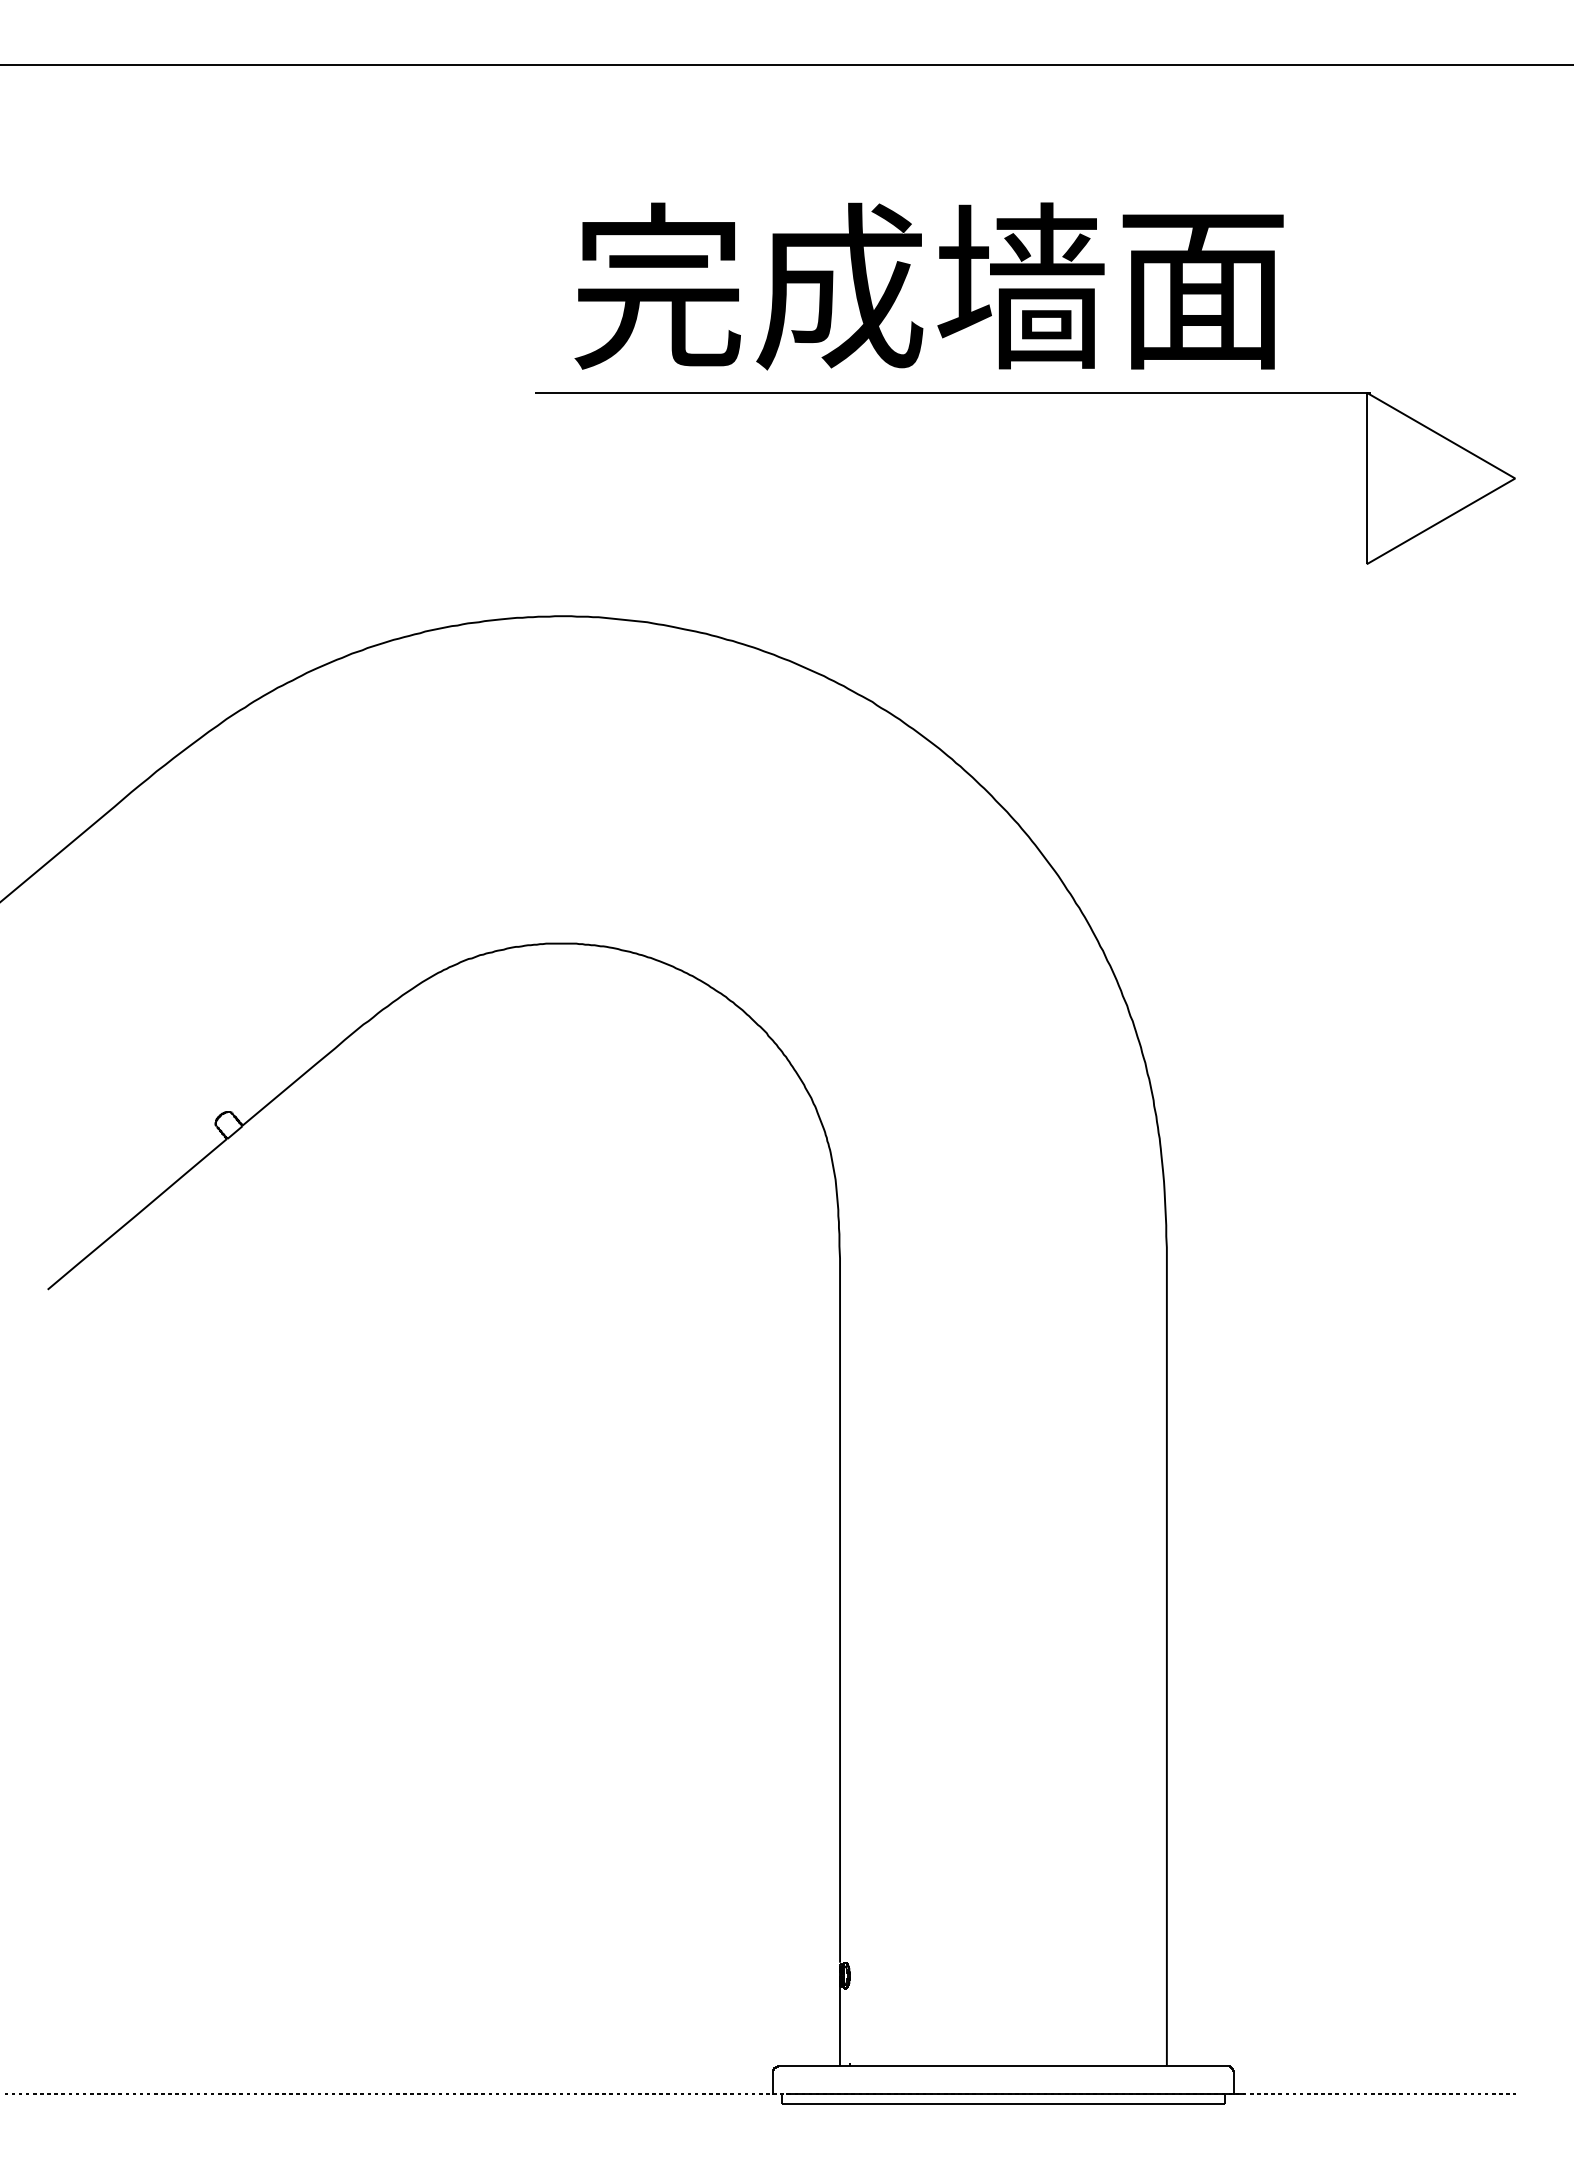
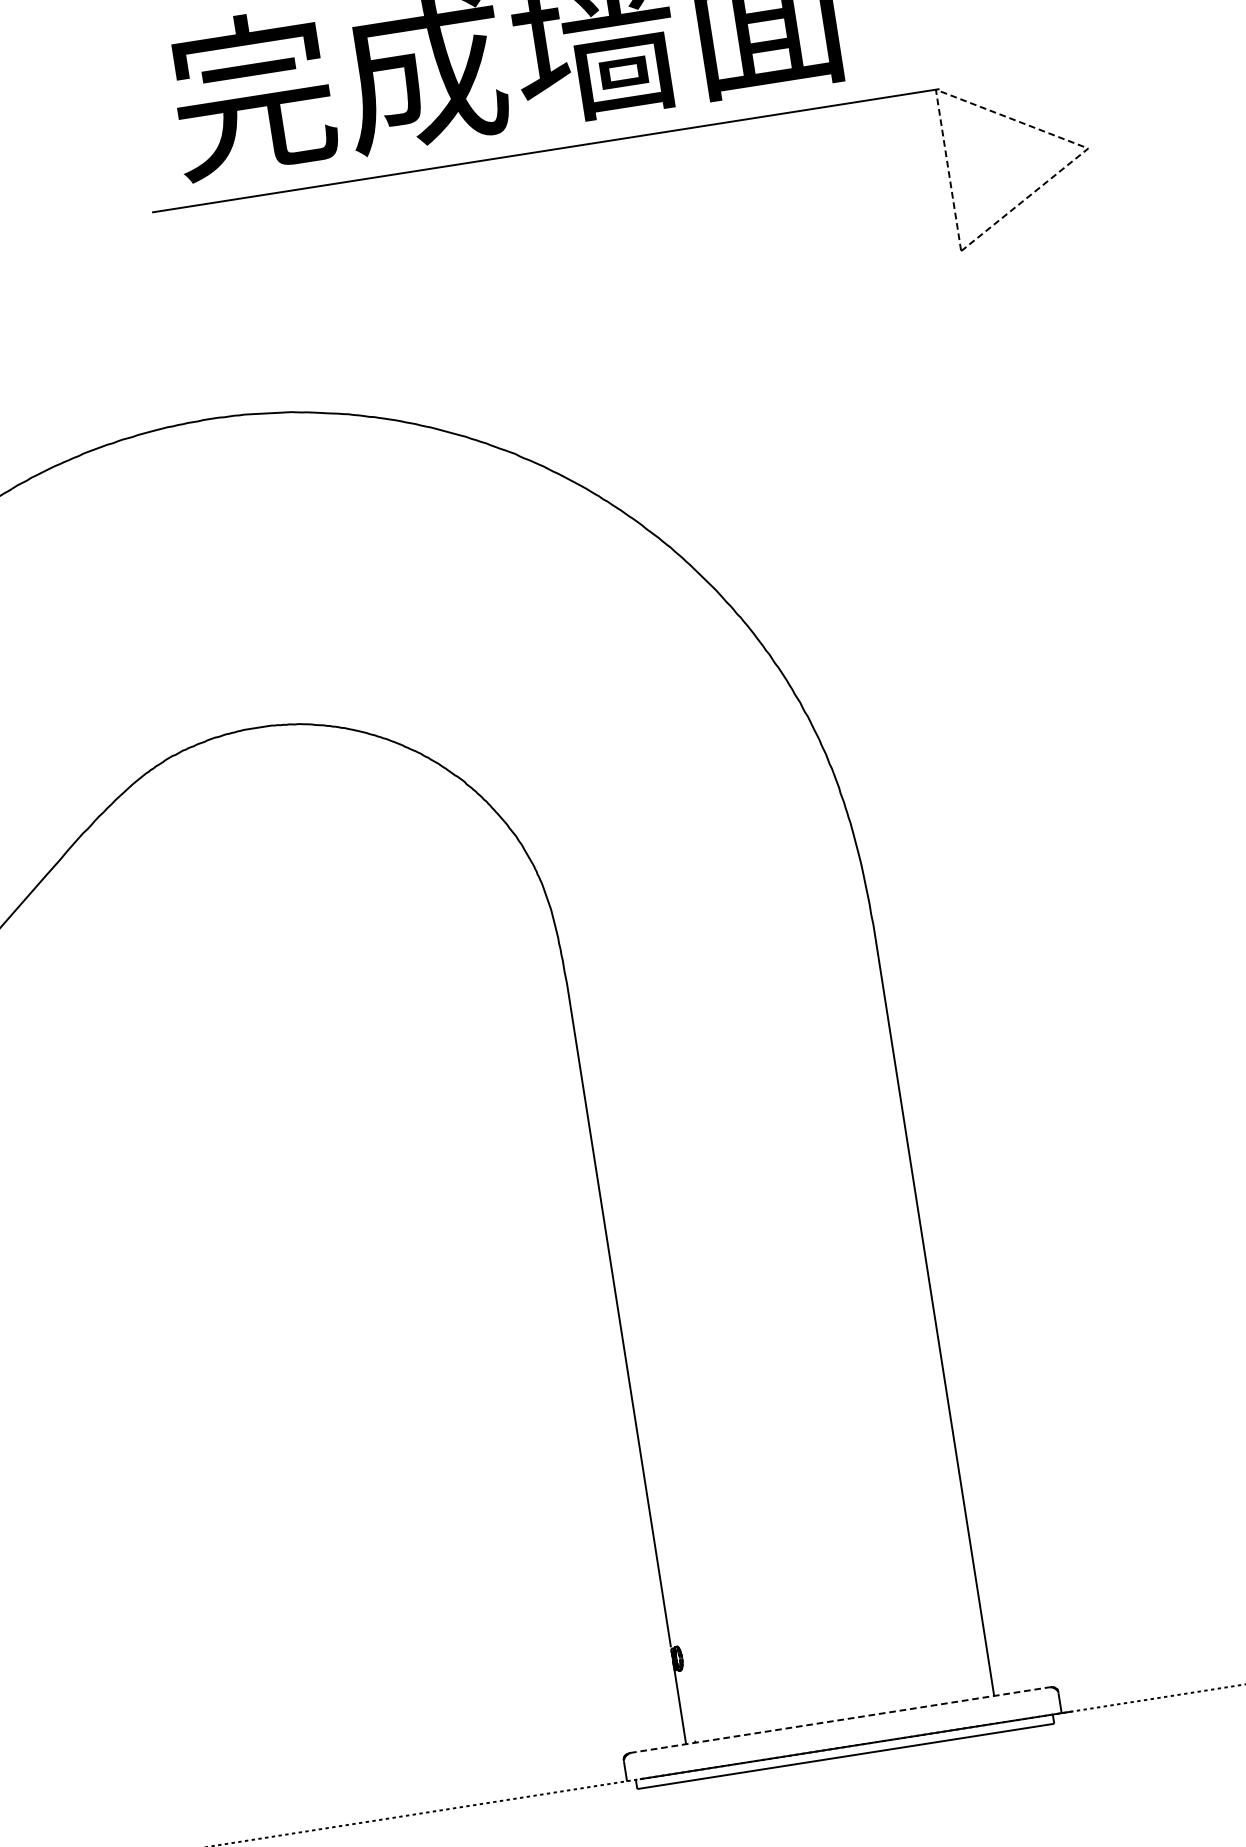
line: (1441, 435) -> (1012, 118), solid -> dashed
line: (1003, 2065) -> (840, 1719), solid -> dashed

